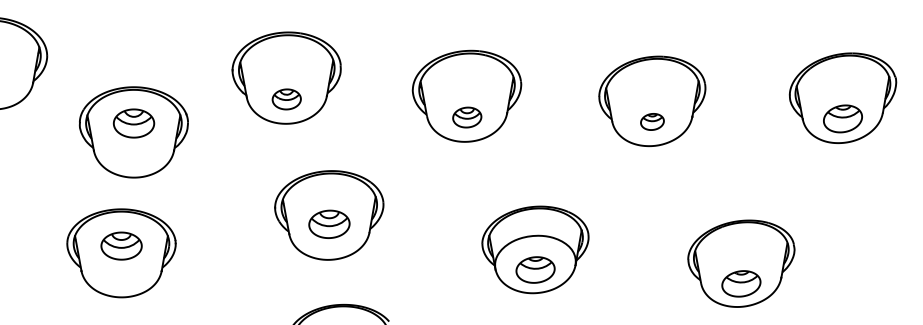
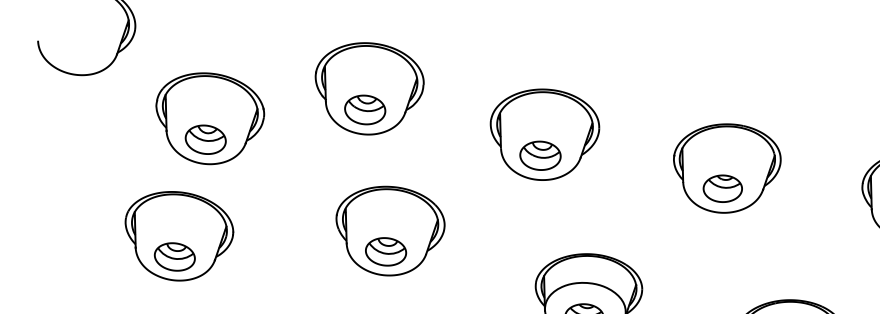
part: (286, 99) -> (364, 109), size x1.43
part: (467, 117) -> (540, 155), size x1.43
part: (652, 121) -> (722, 188), size x1.67
part: (133, 123) -> (205, 139), moved
part: (329, 223) -> (386, 251), moved
part: (121, 245) -> (174, 256), moved

